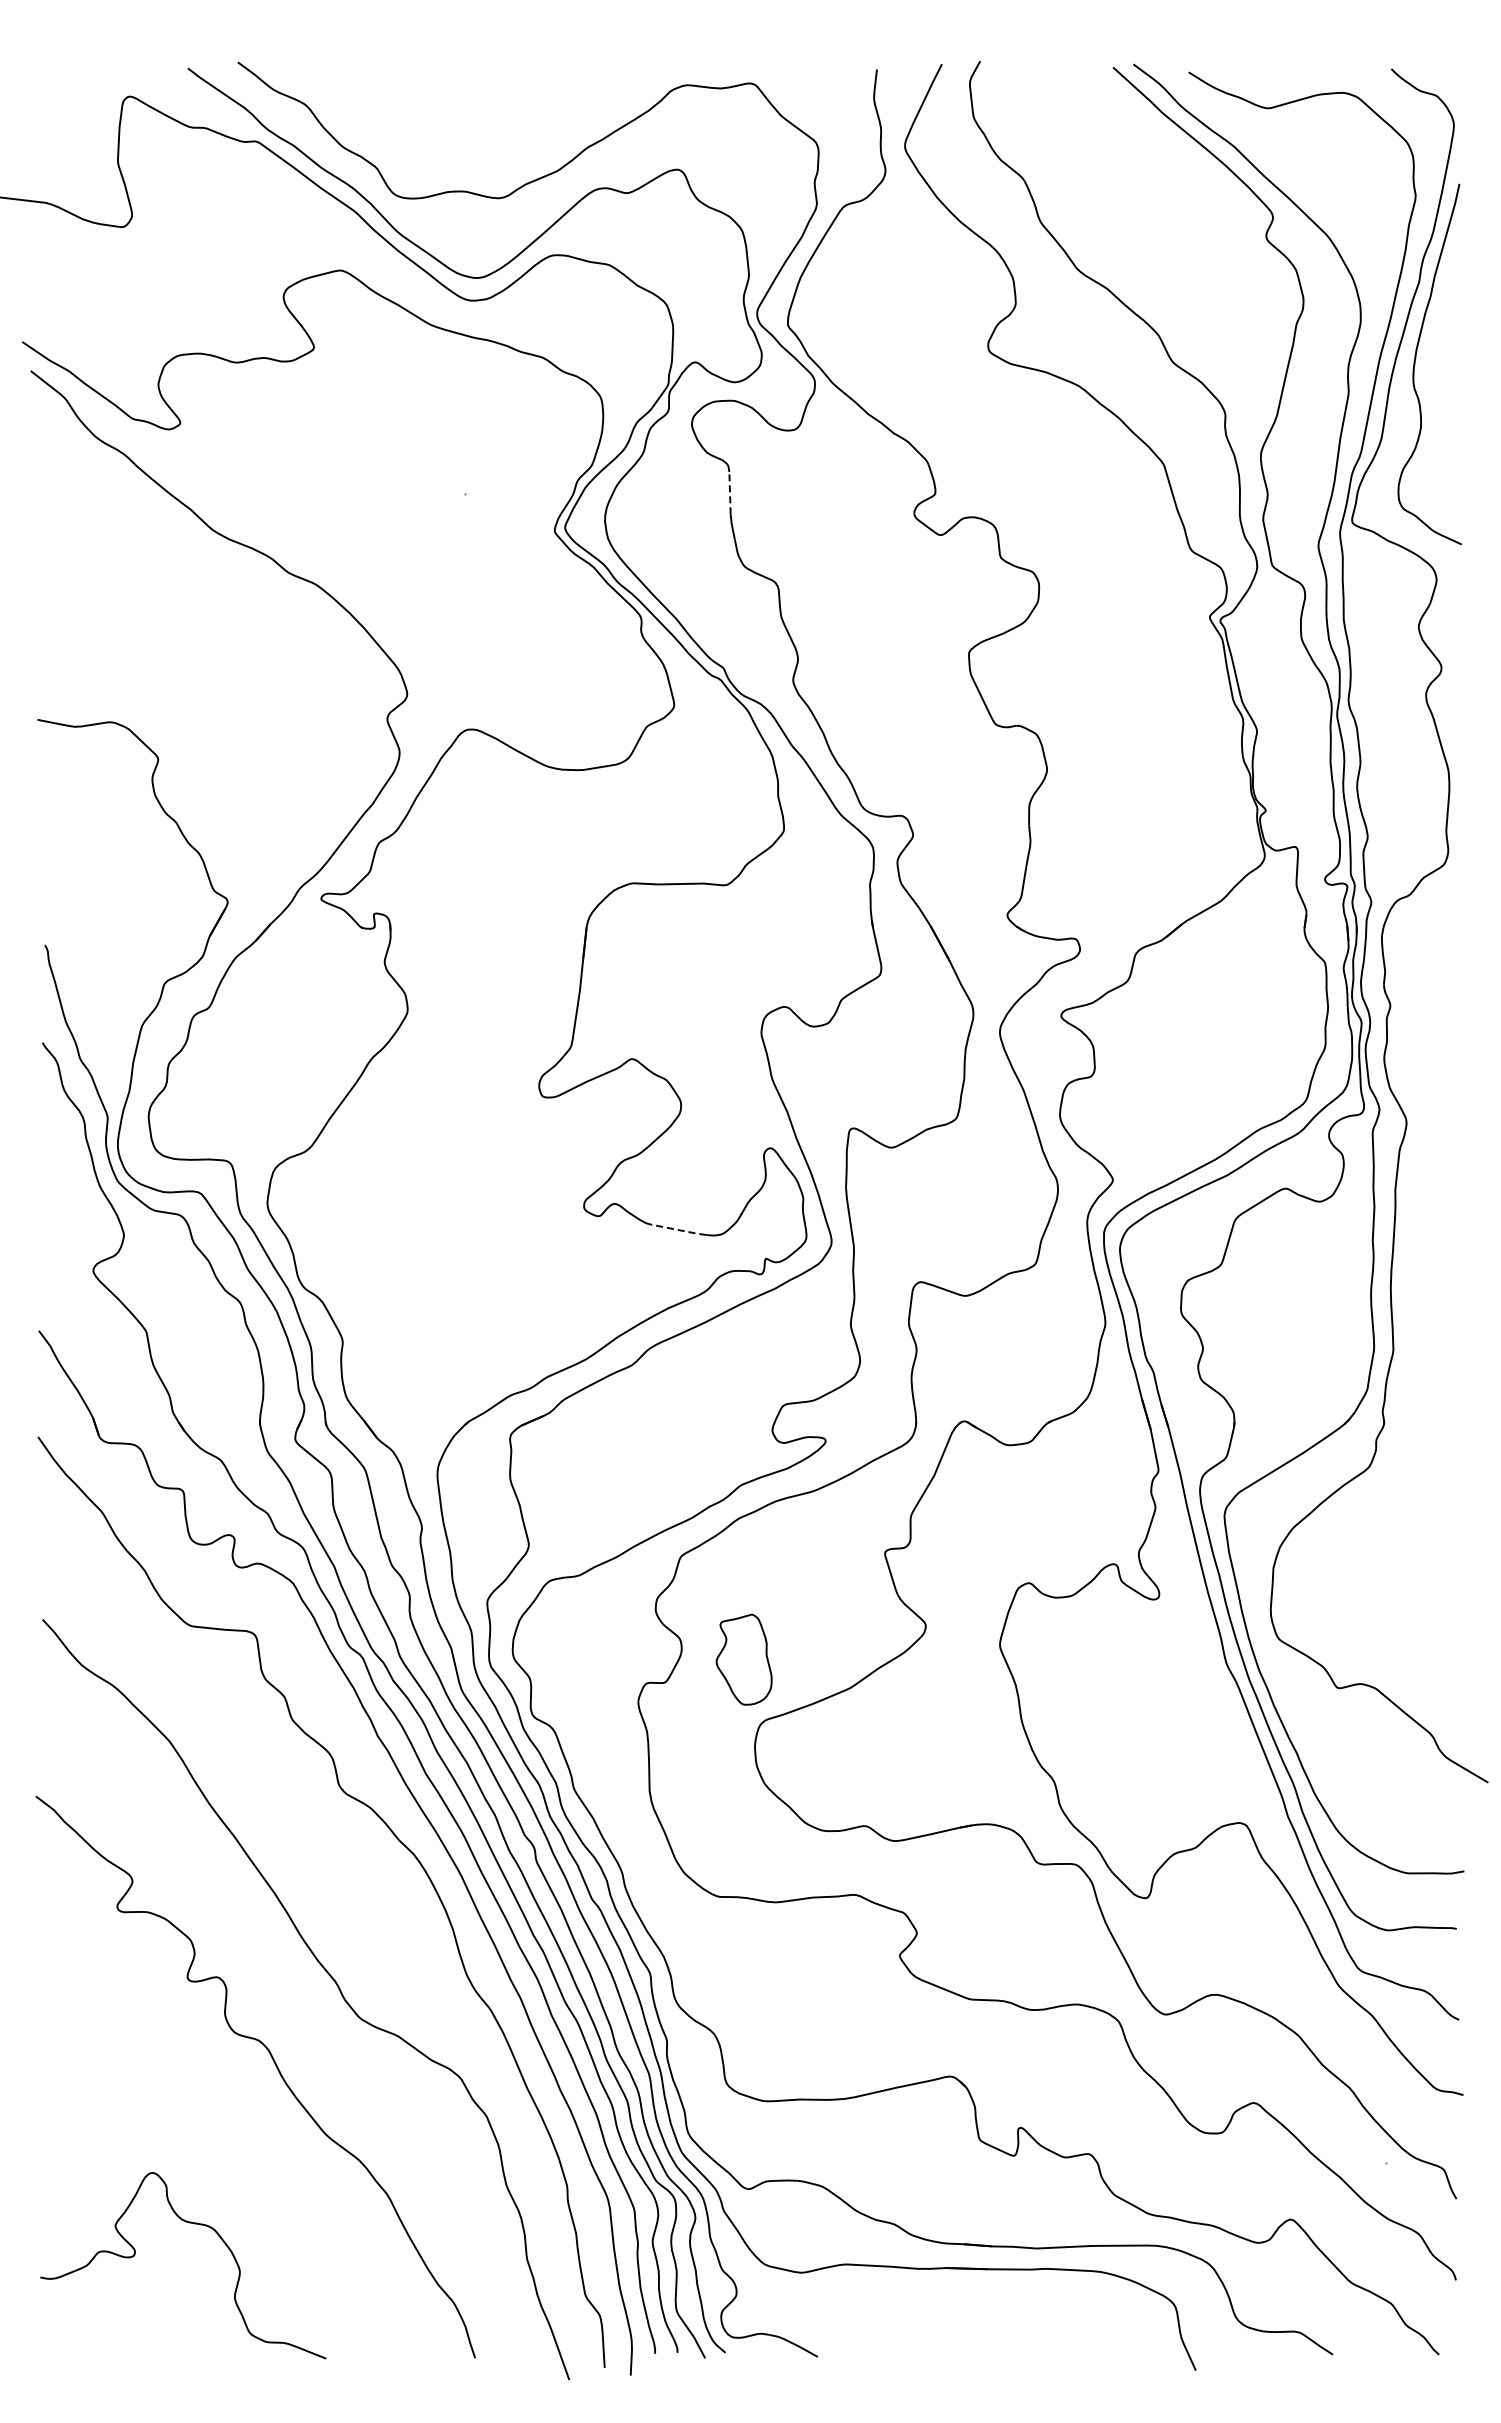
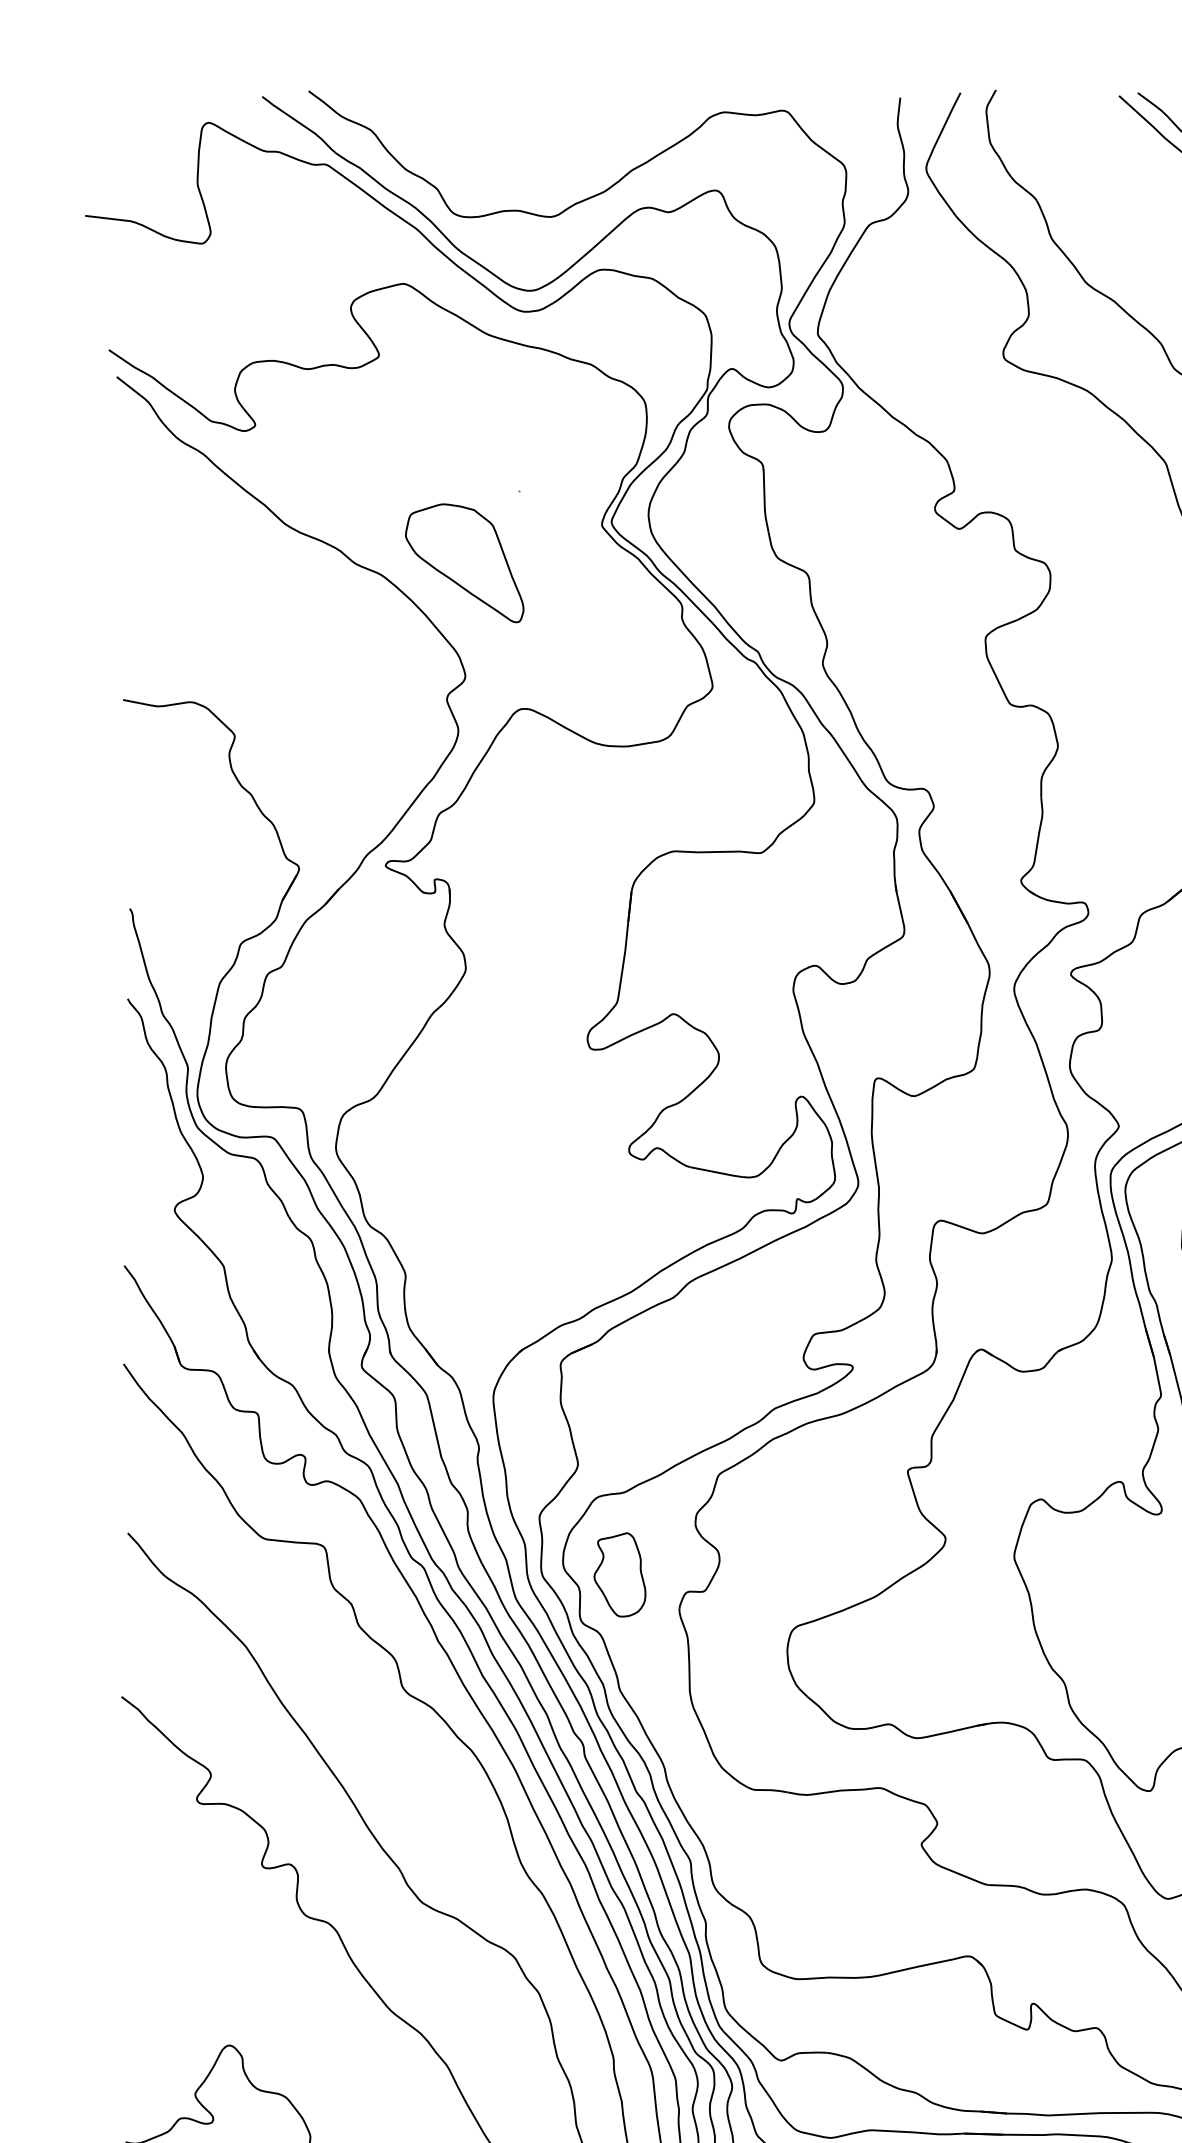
line: (730, 492) -> (764, 489), dashed -> solid
part: (406, 571) -> (464, 562), added
line: (678, 1230) -> (716, 1172), dashed -> solid
part: (743, 1659) -> (619, 1574), moved

